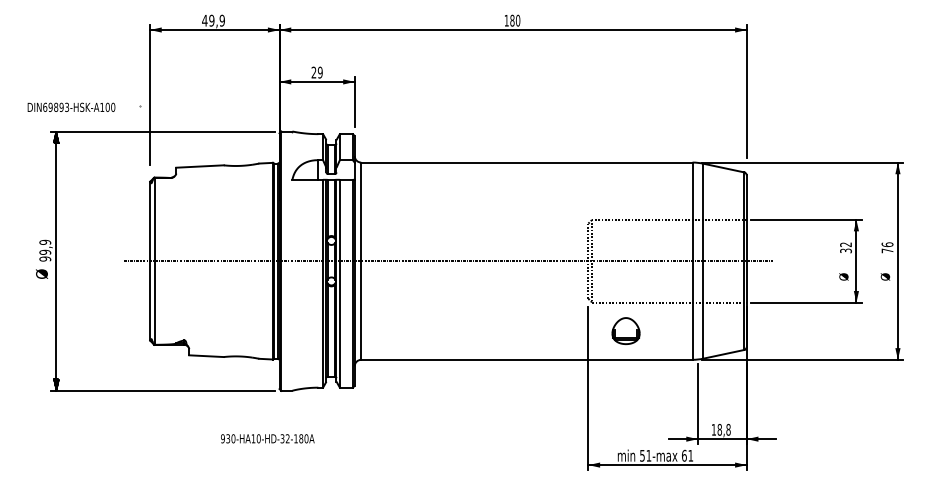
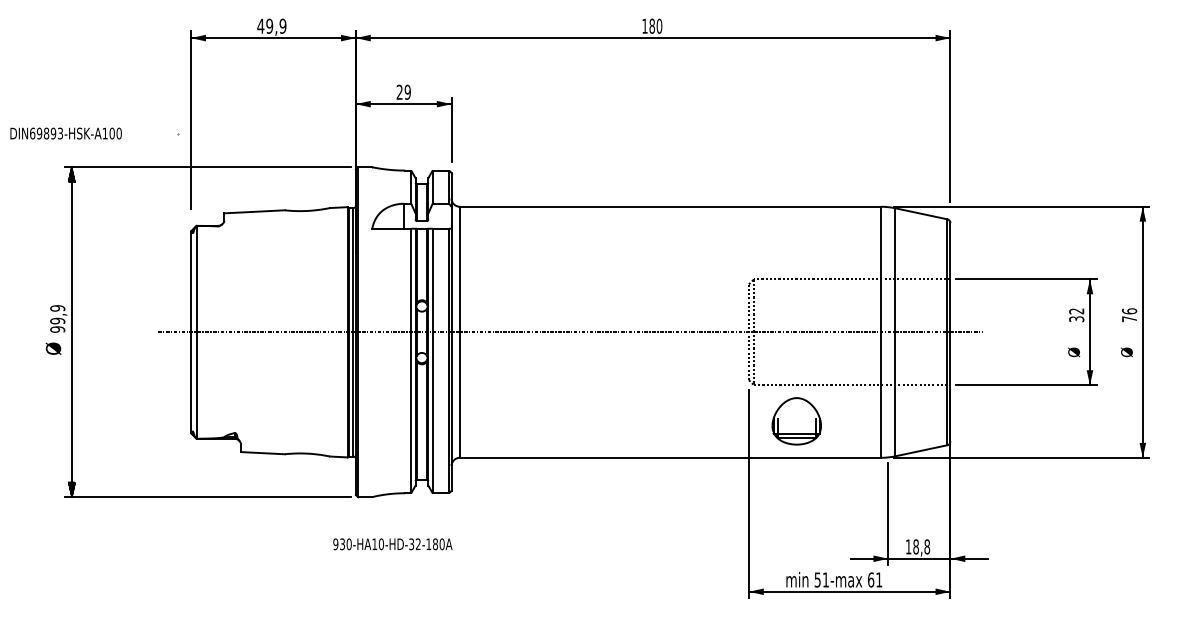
text: (71, 107) -> (65, 133), moved
part: (625, 330) -> (796, 420), size x1.4
text: (267, 438) -> (392, 544), moved

